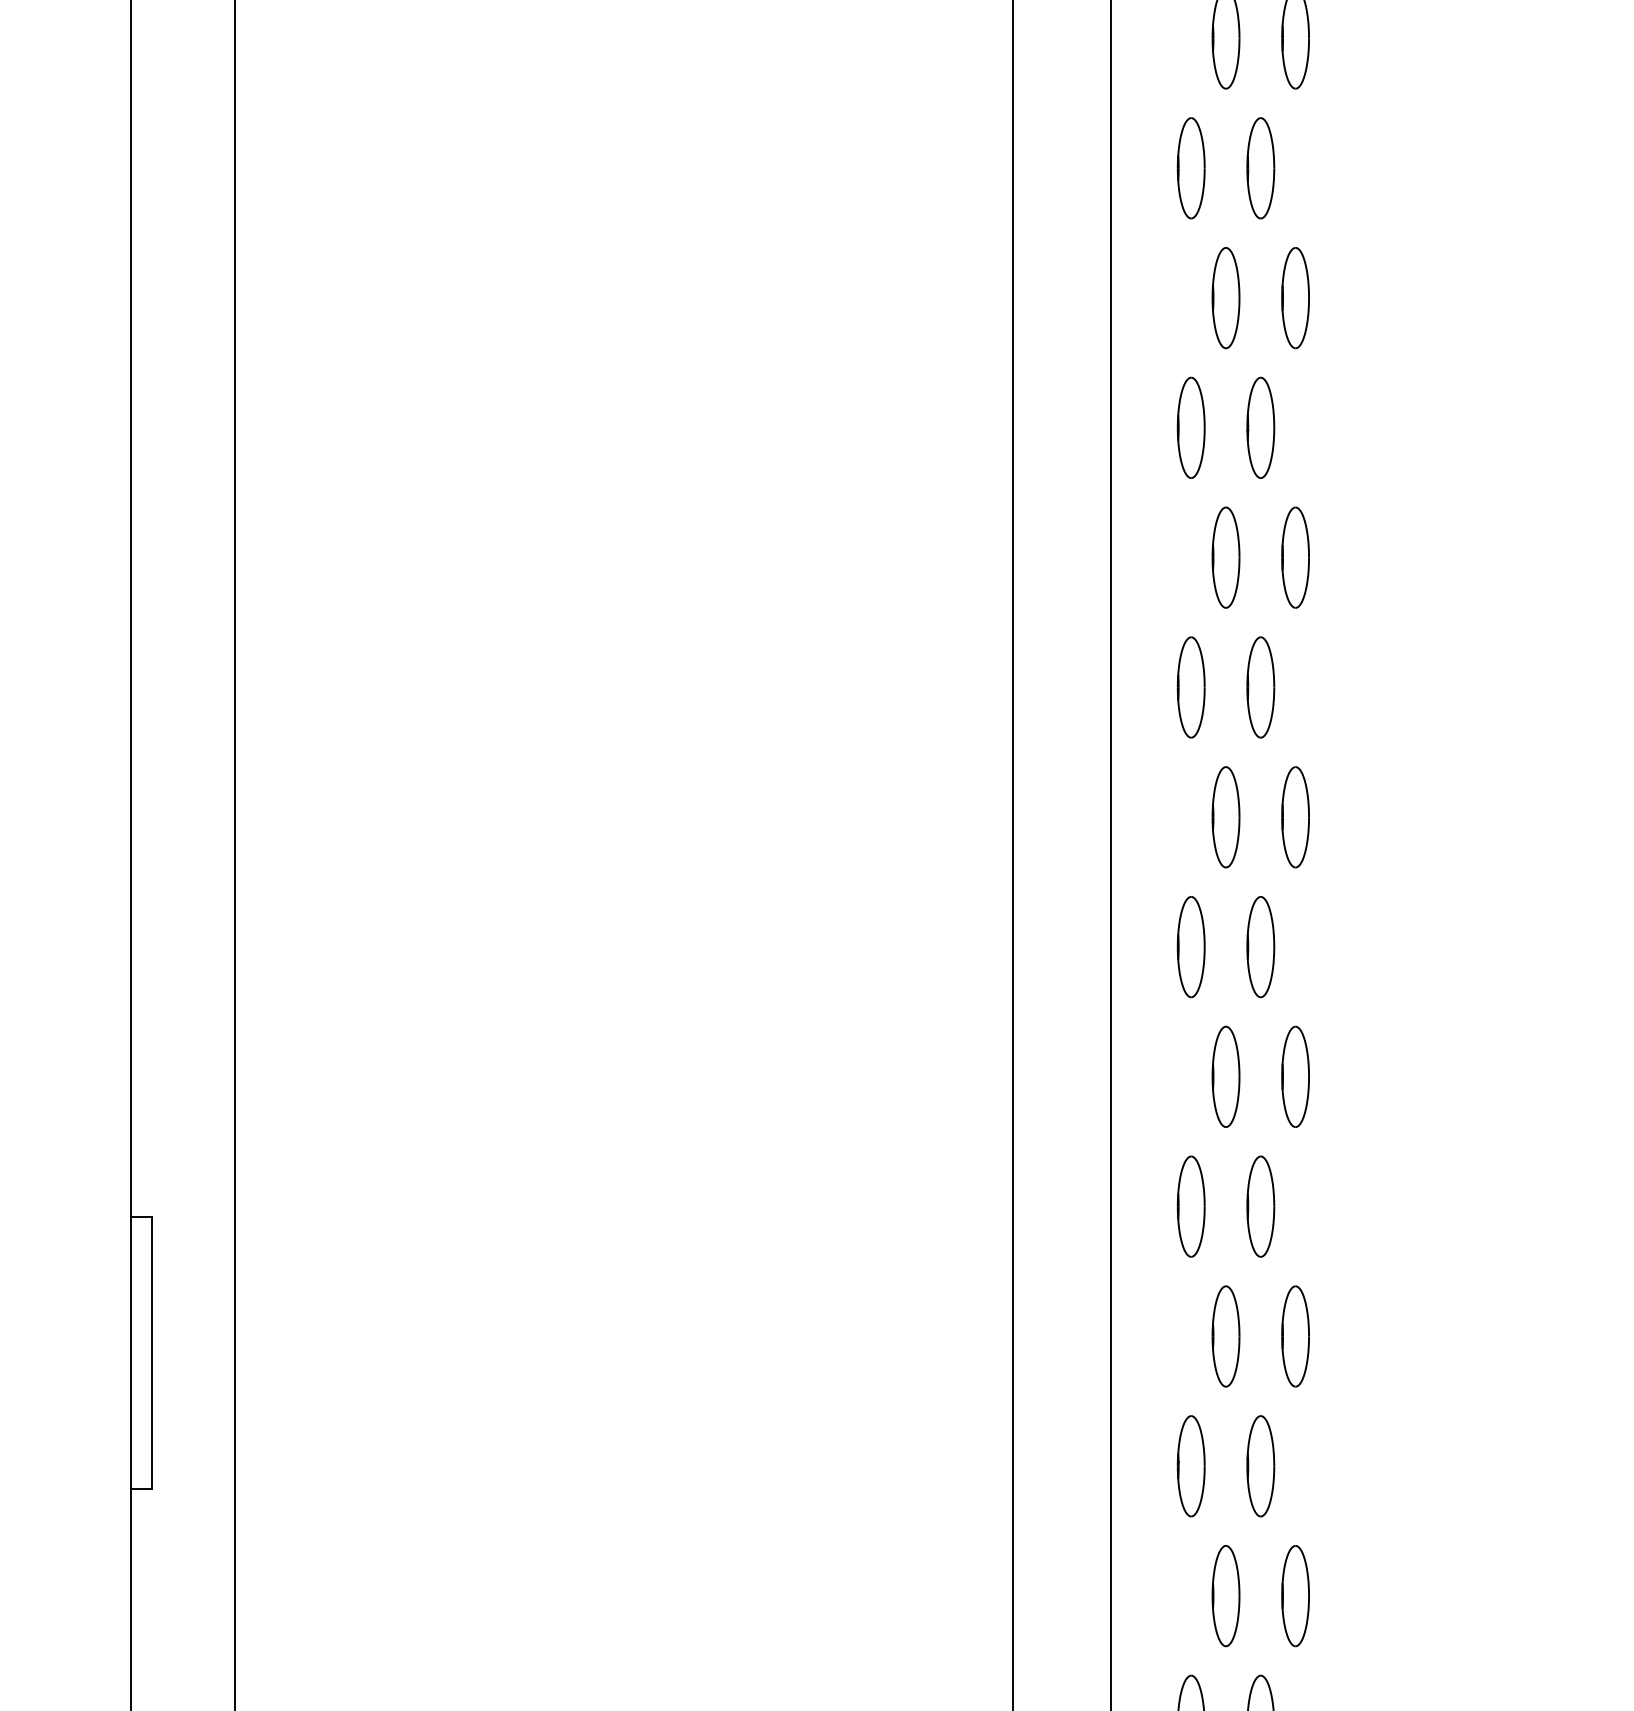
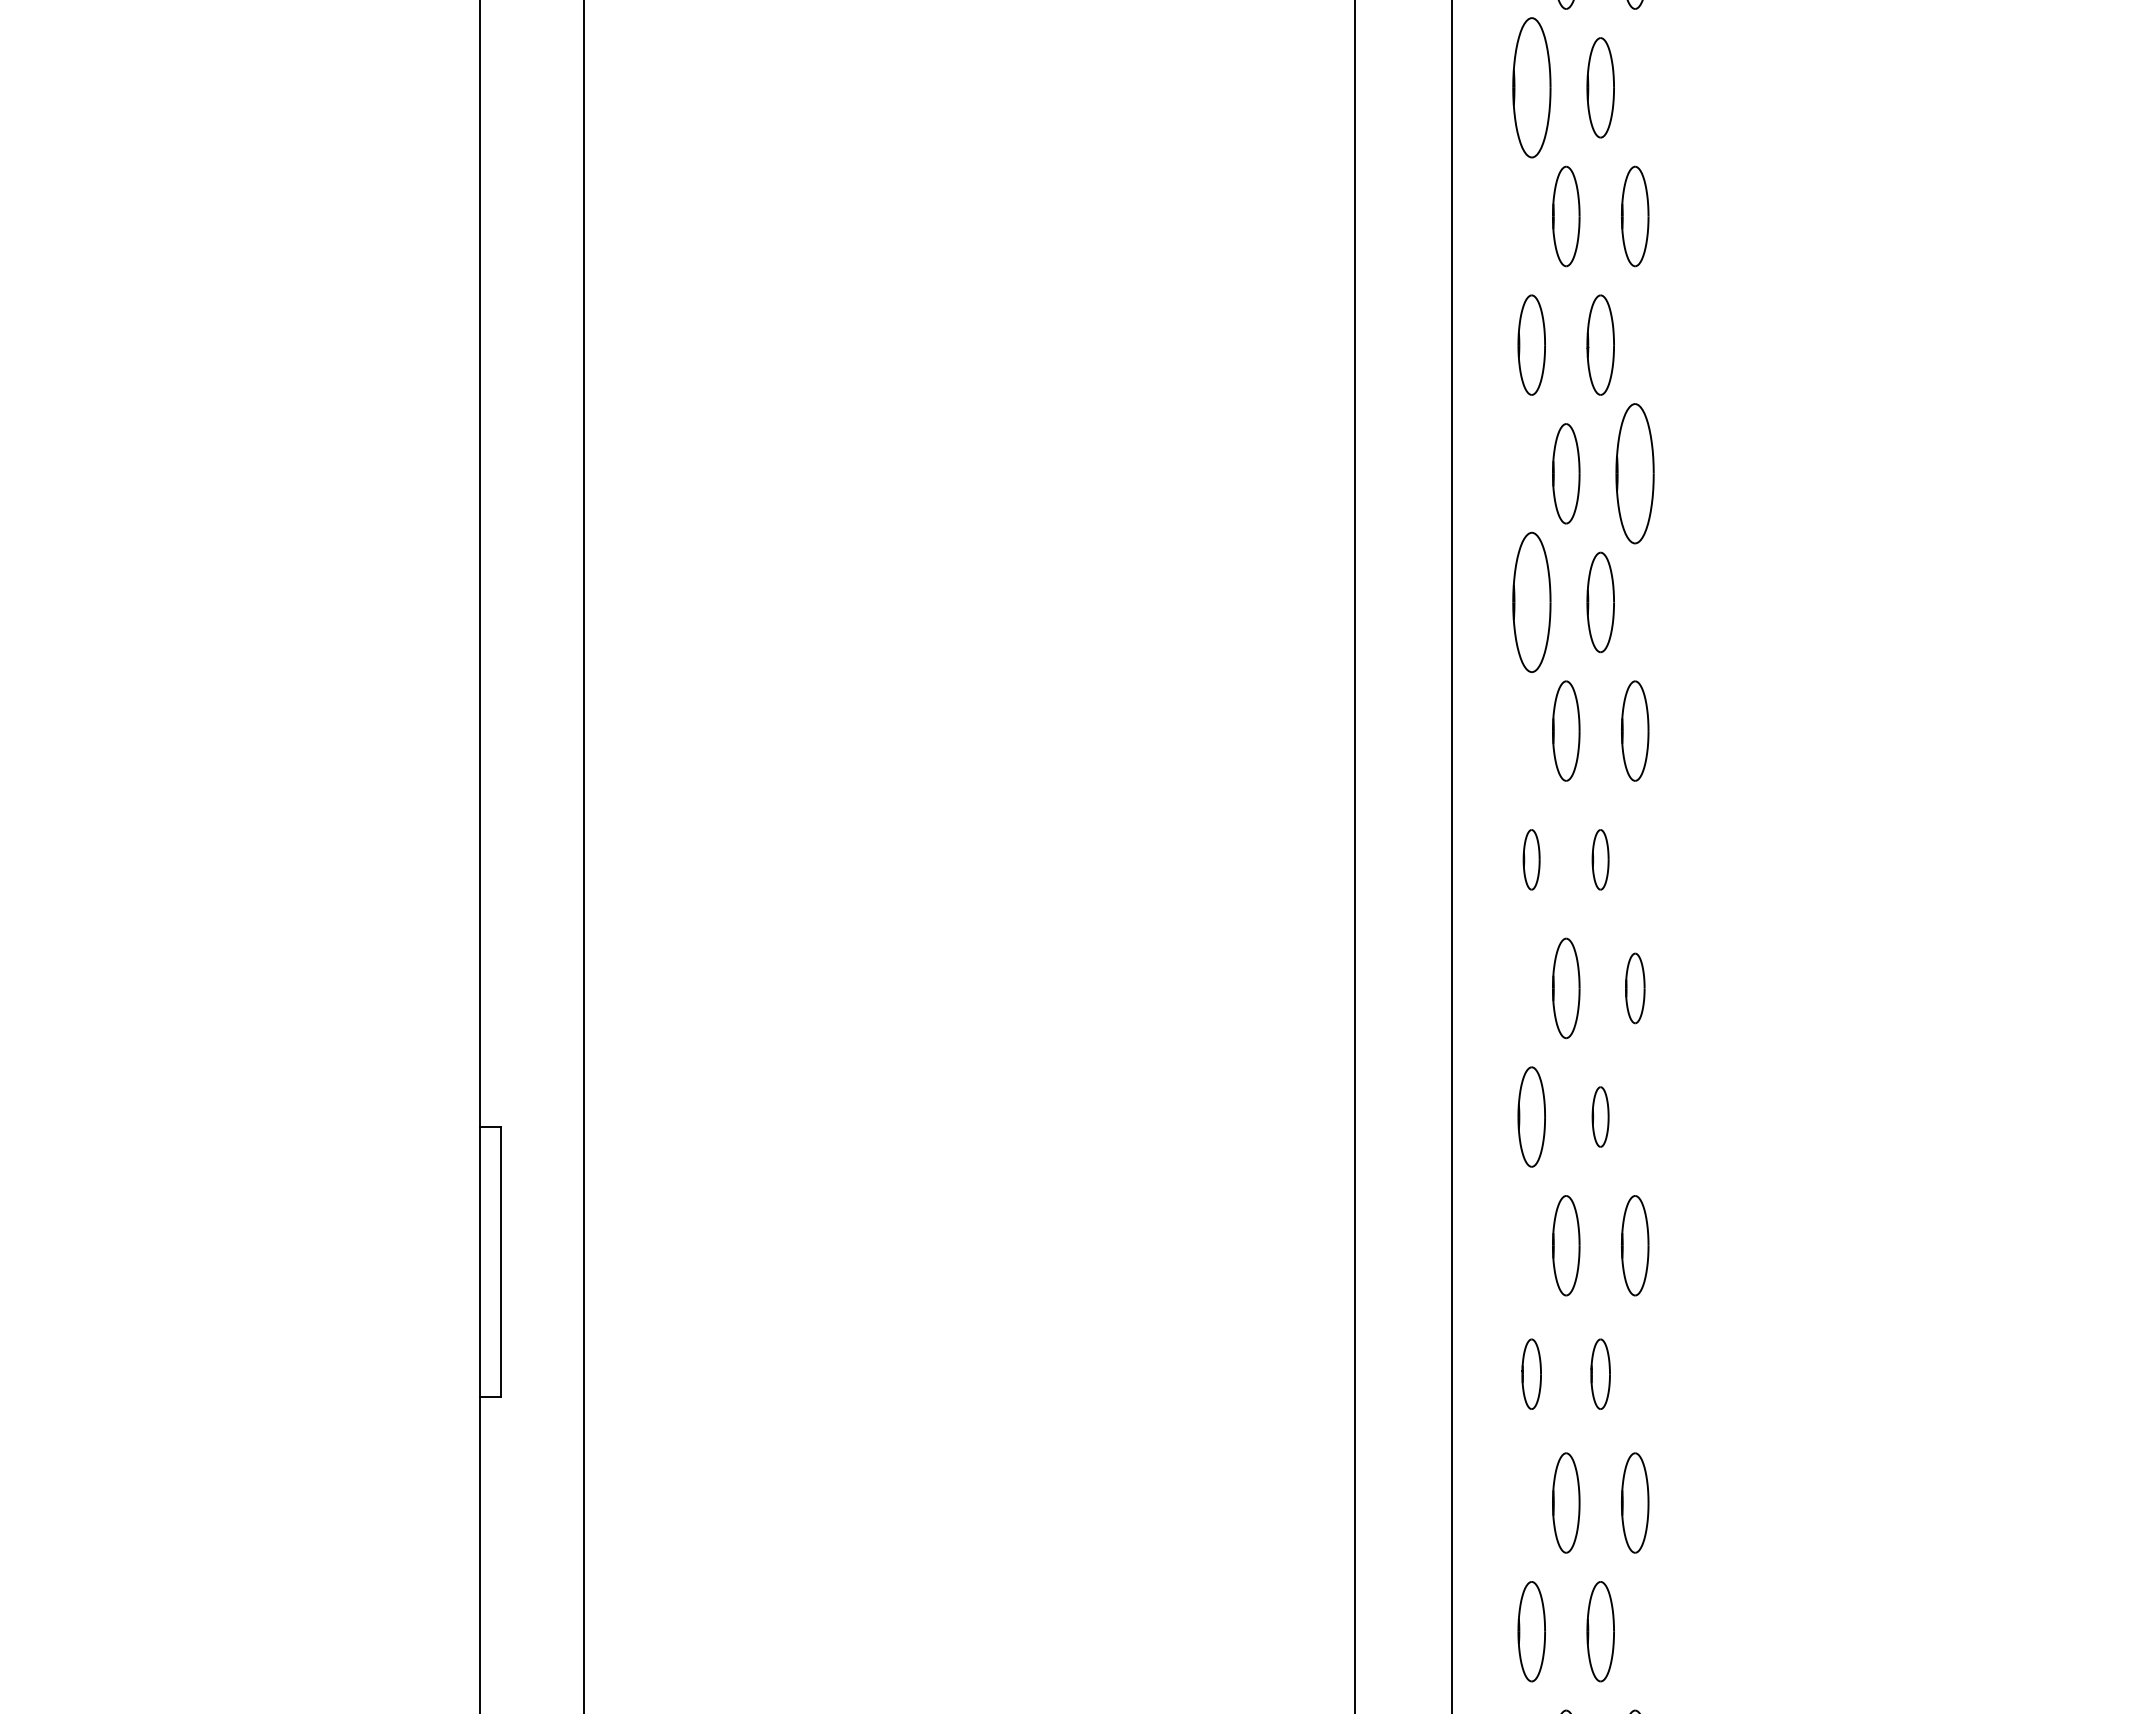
part: (1190, 167) -> (1531, 87), size x1.4
part: (1295, 557) -> (1635, 473), size x1.4
part: (1190, 687) -> (1531, 602), size x1.4
part: (1190, 946) -> (1531, 859), size x0.6
part: (1260, 946) -> (1600, 859), size x0.6
part: (1295, 1076) -> (1635, 988), size x0.7
part: (1260, 1206) -> (1600, 1116), size x0.6
part: (1190, 1465) -> (1531, 1373), size x0.7
part: (1260, 1465) -> (1600, 1373), size x0.7

